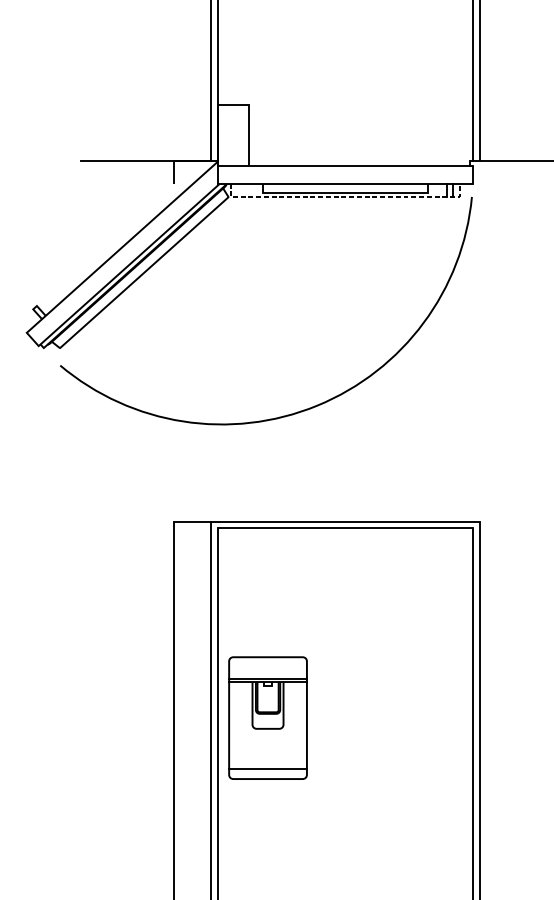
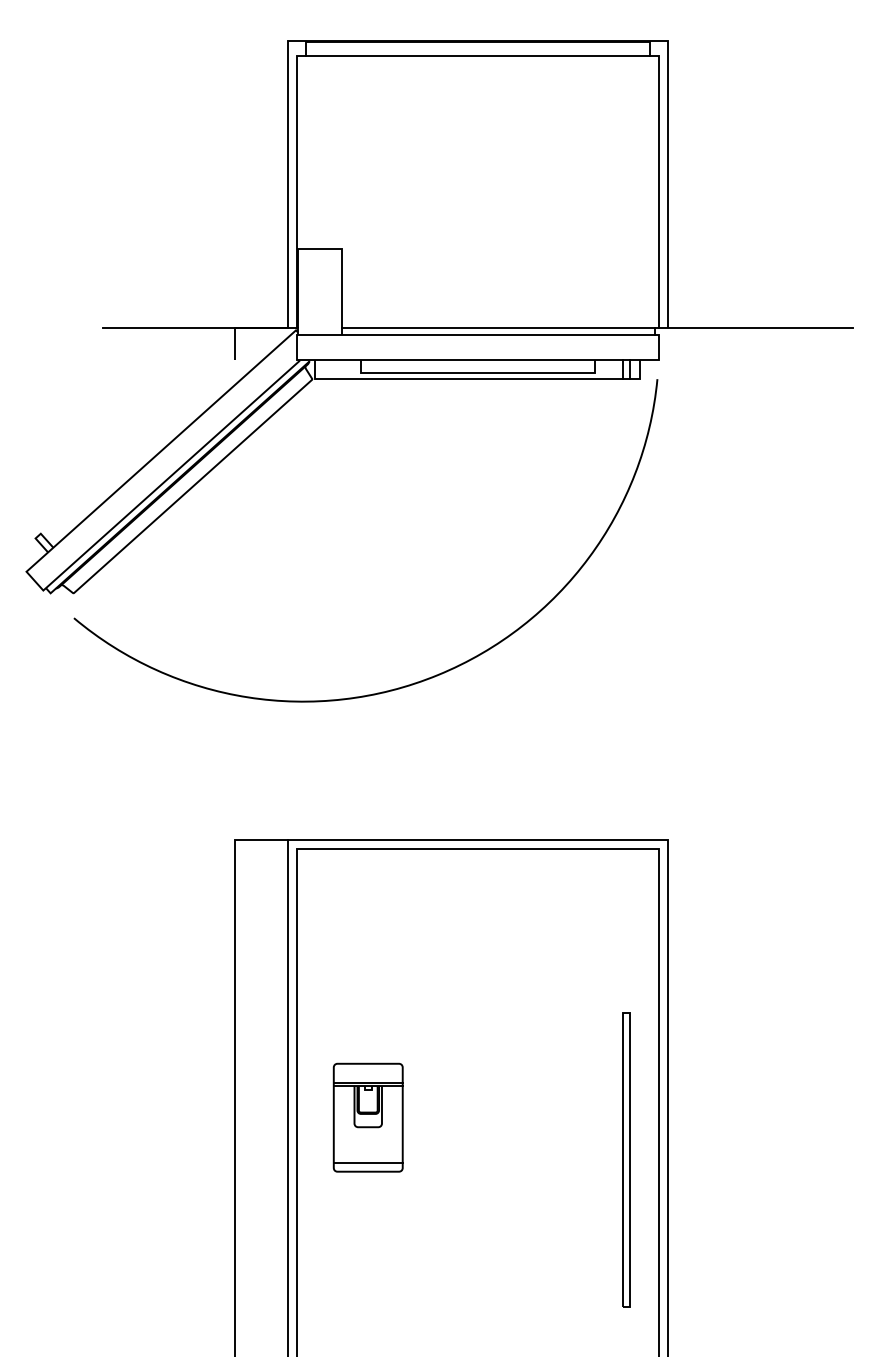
line: (359, 161) -> (498, 328), added
line: (344, 197) -> (477, 379), dashed -> solid
part: (267, 717) -> (367, 1117), size x0.62
part: (450, 747) -> (626, 1159), added

